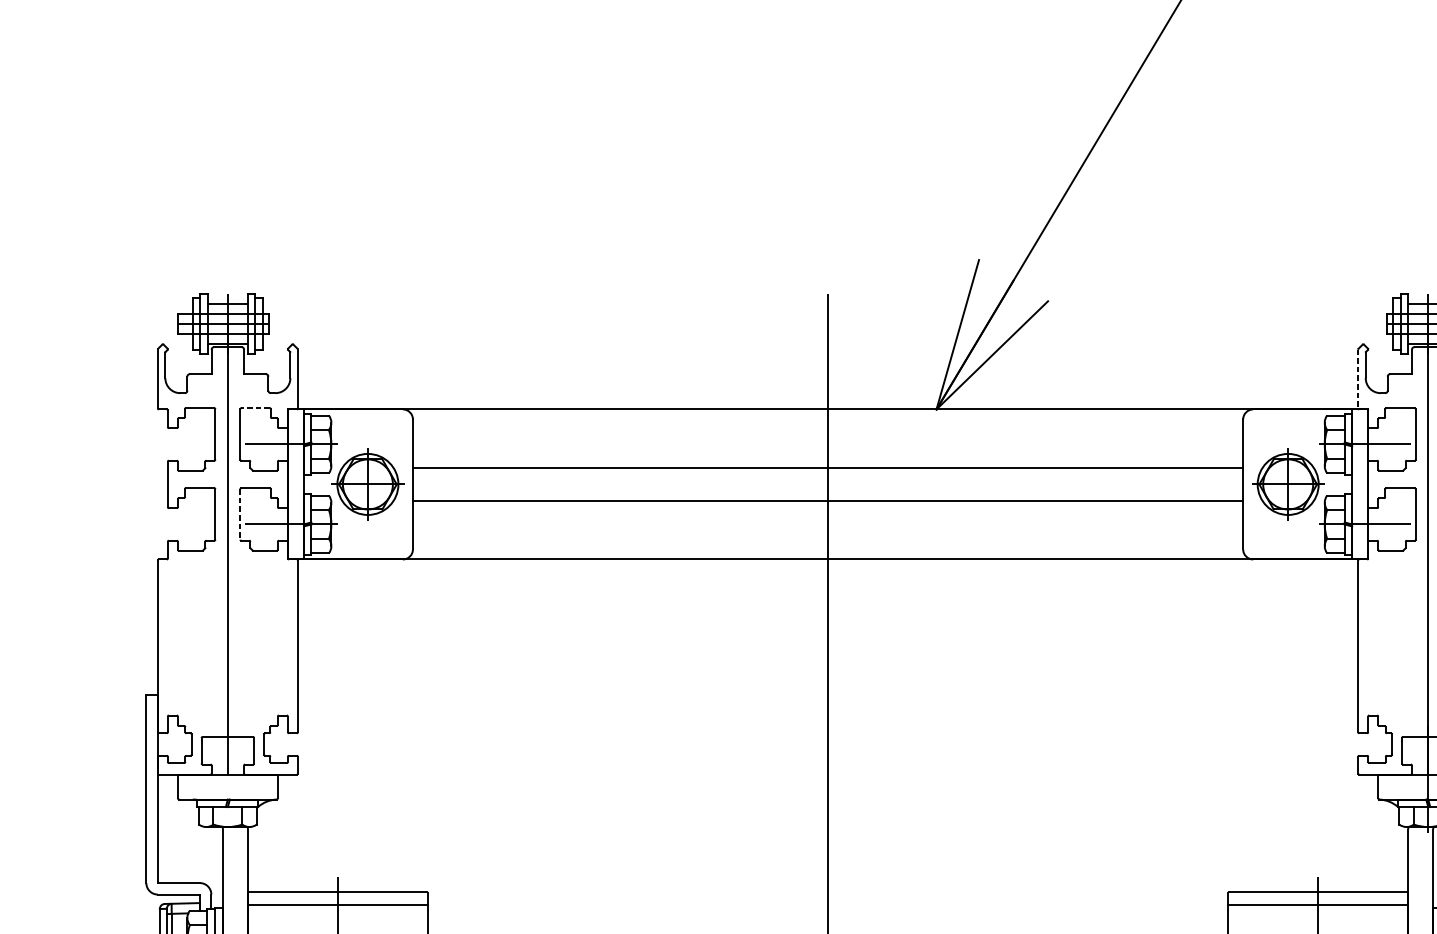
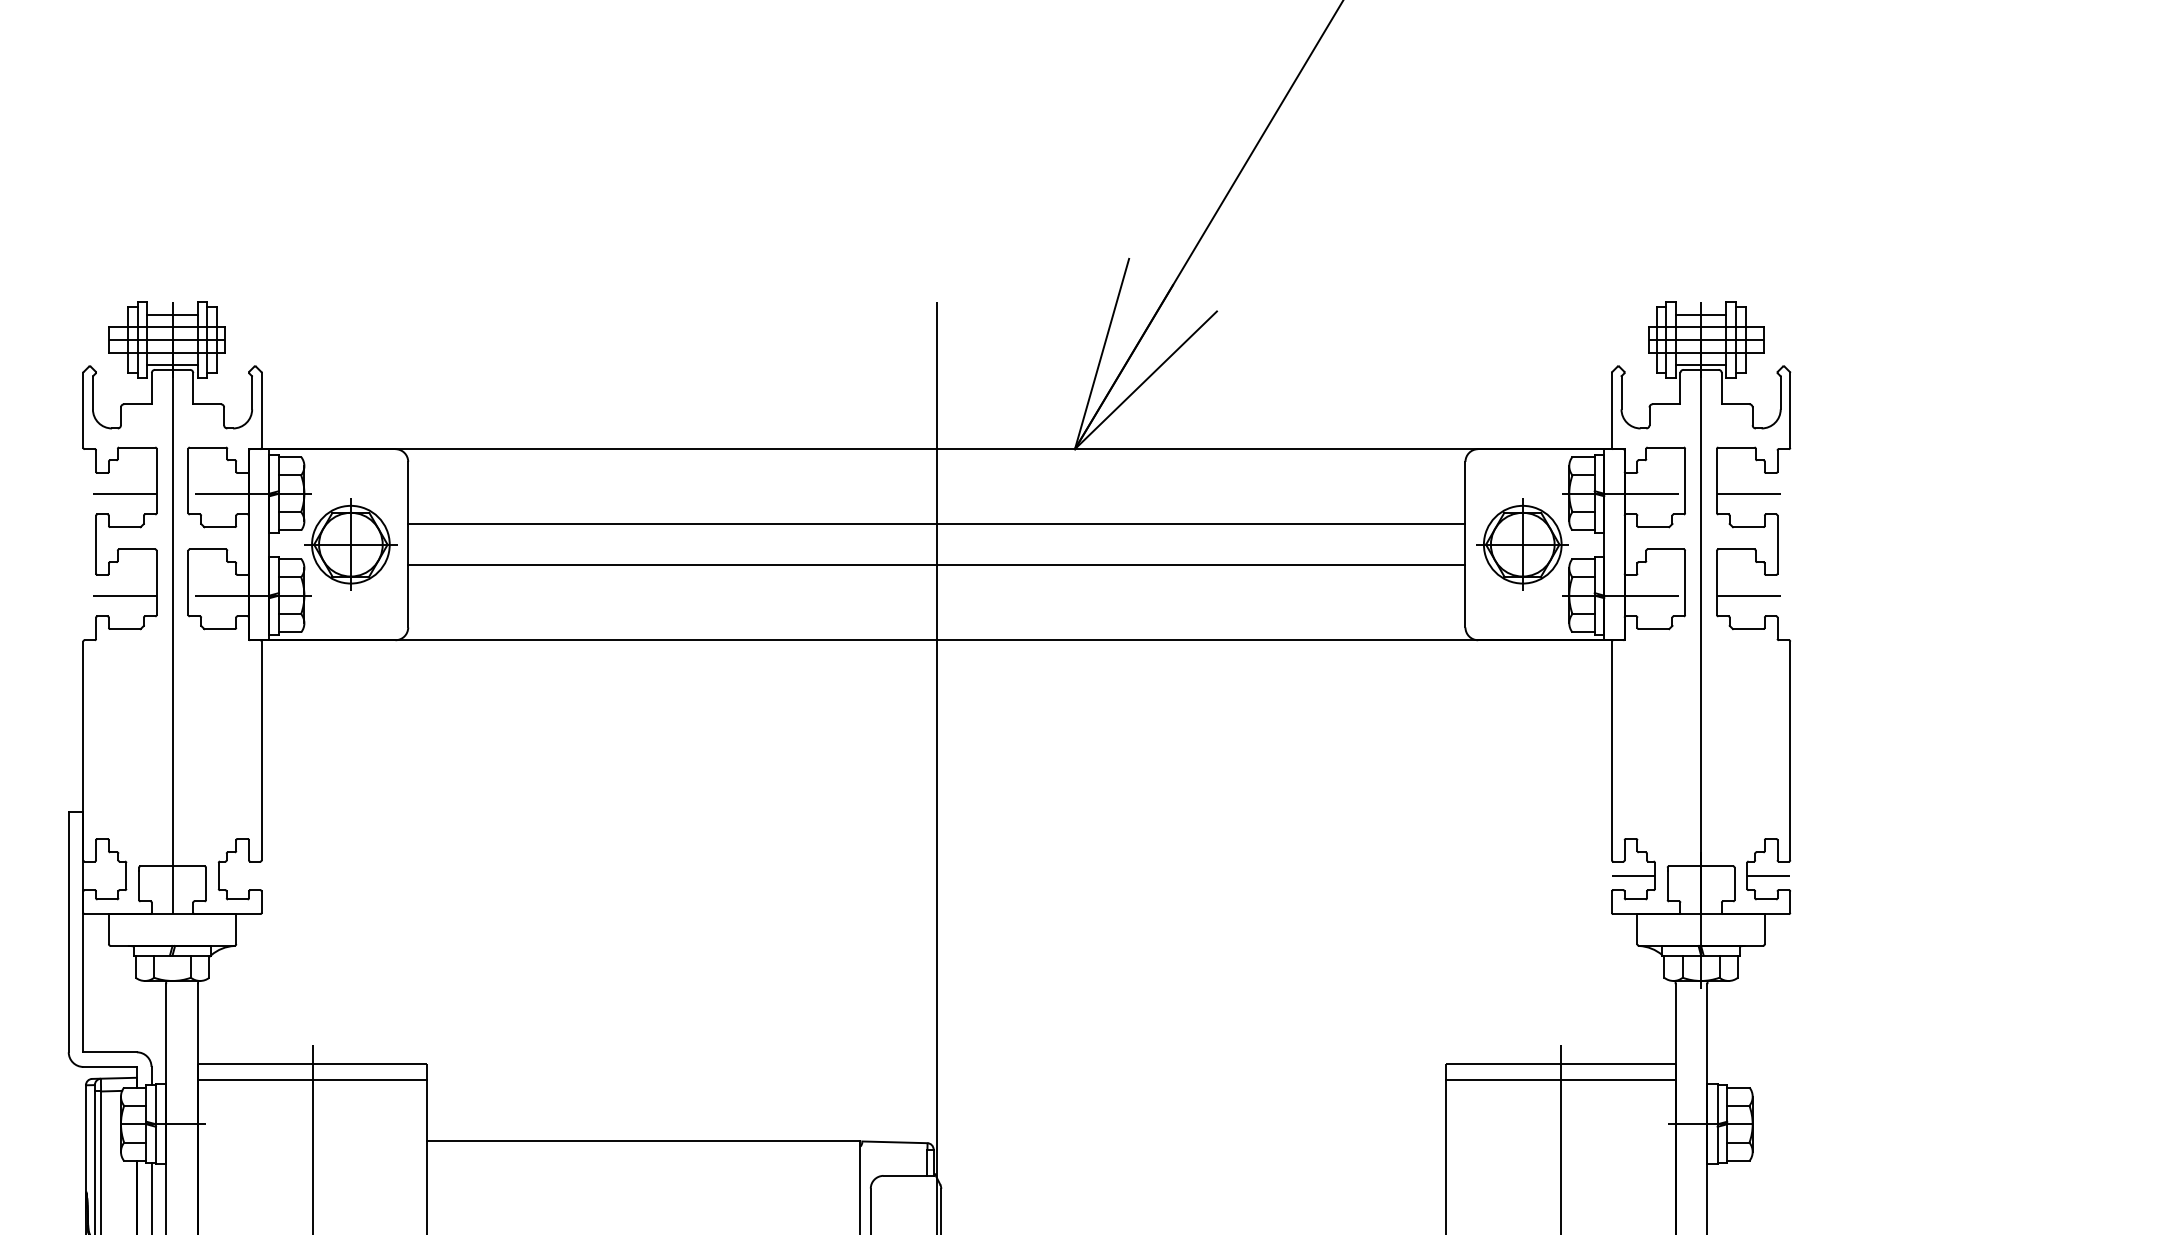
line: (1357, 379) -> (1611, 410), dashed -> solid
line: (255, 408) -> (207, 447), dashed -> solid
line: (190, 444) -> (124, 493), added
line: (240, 514) -> (188, 583), dashed -> solid
line: (190, 524) -> (124, 595), added
line: (1374, 744) -> (1632, 875), added

